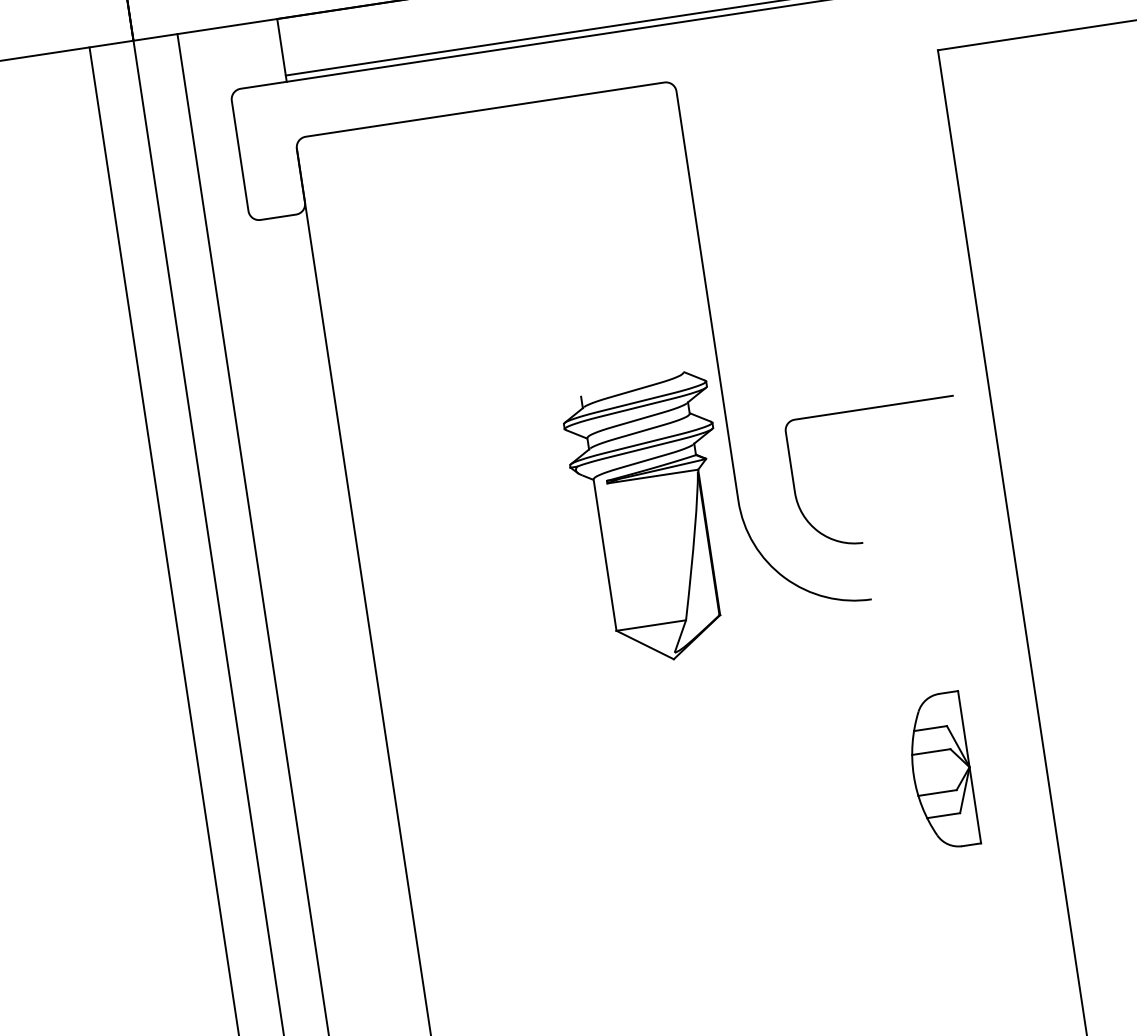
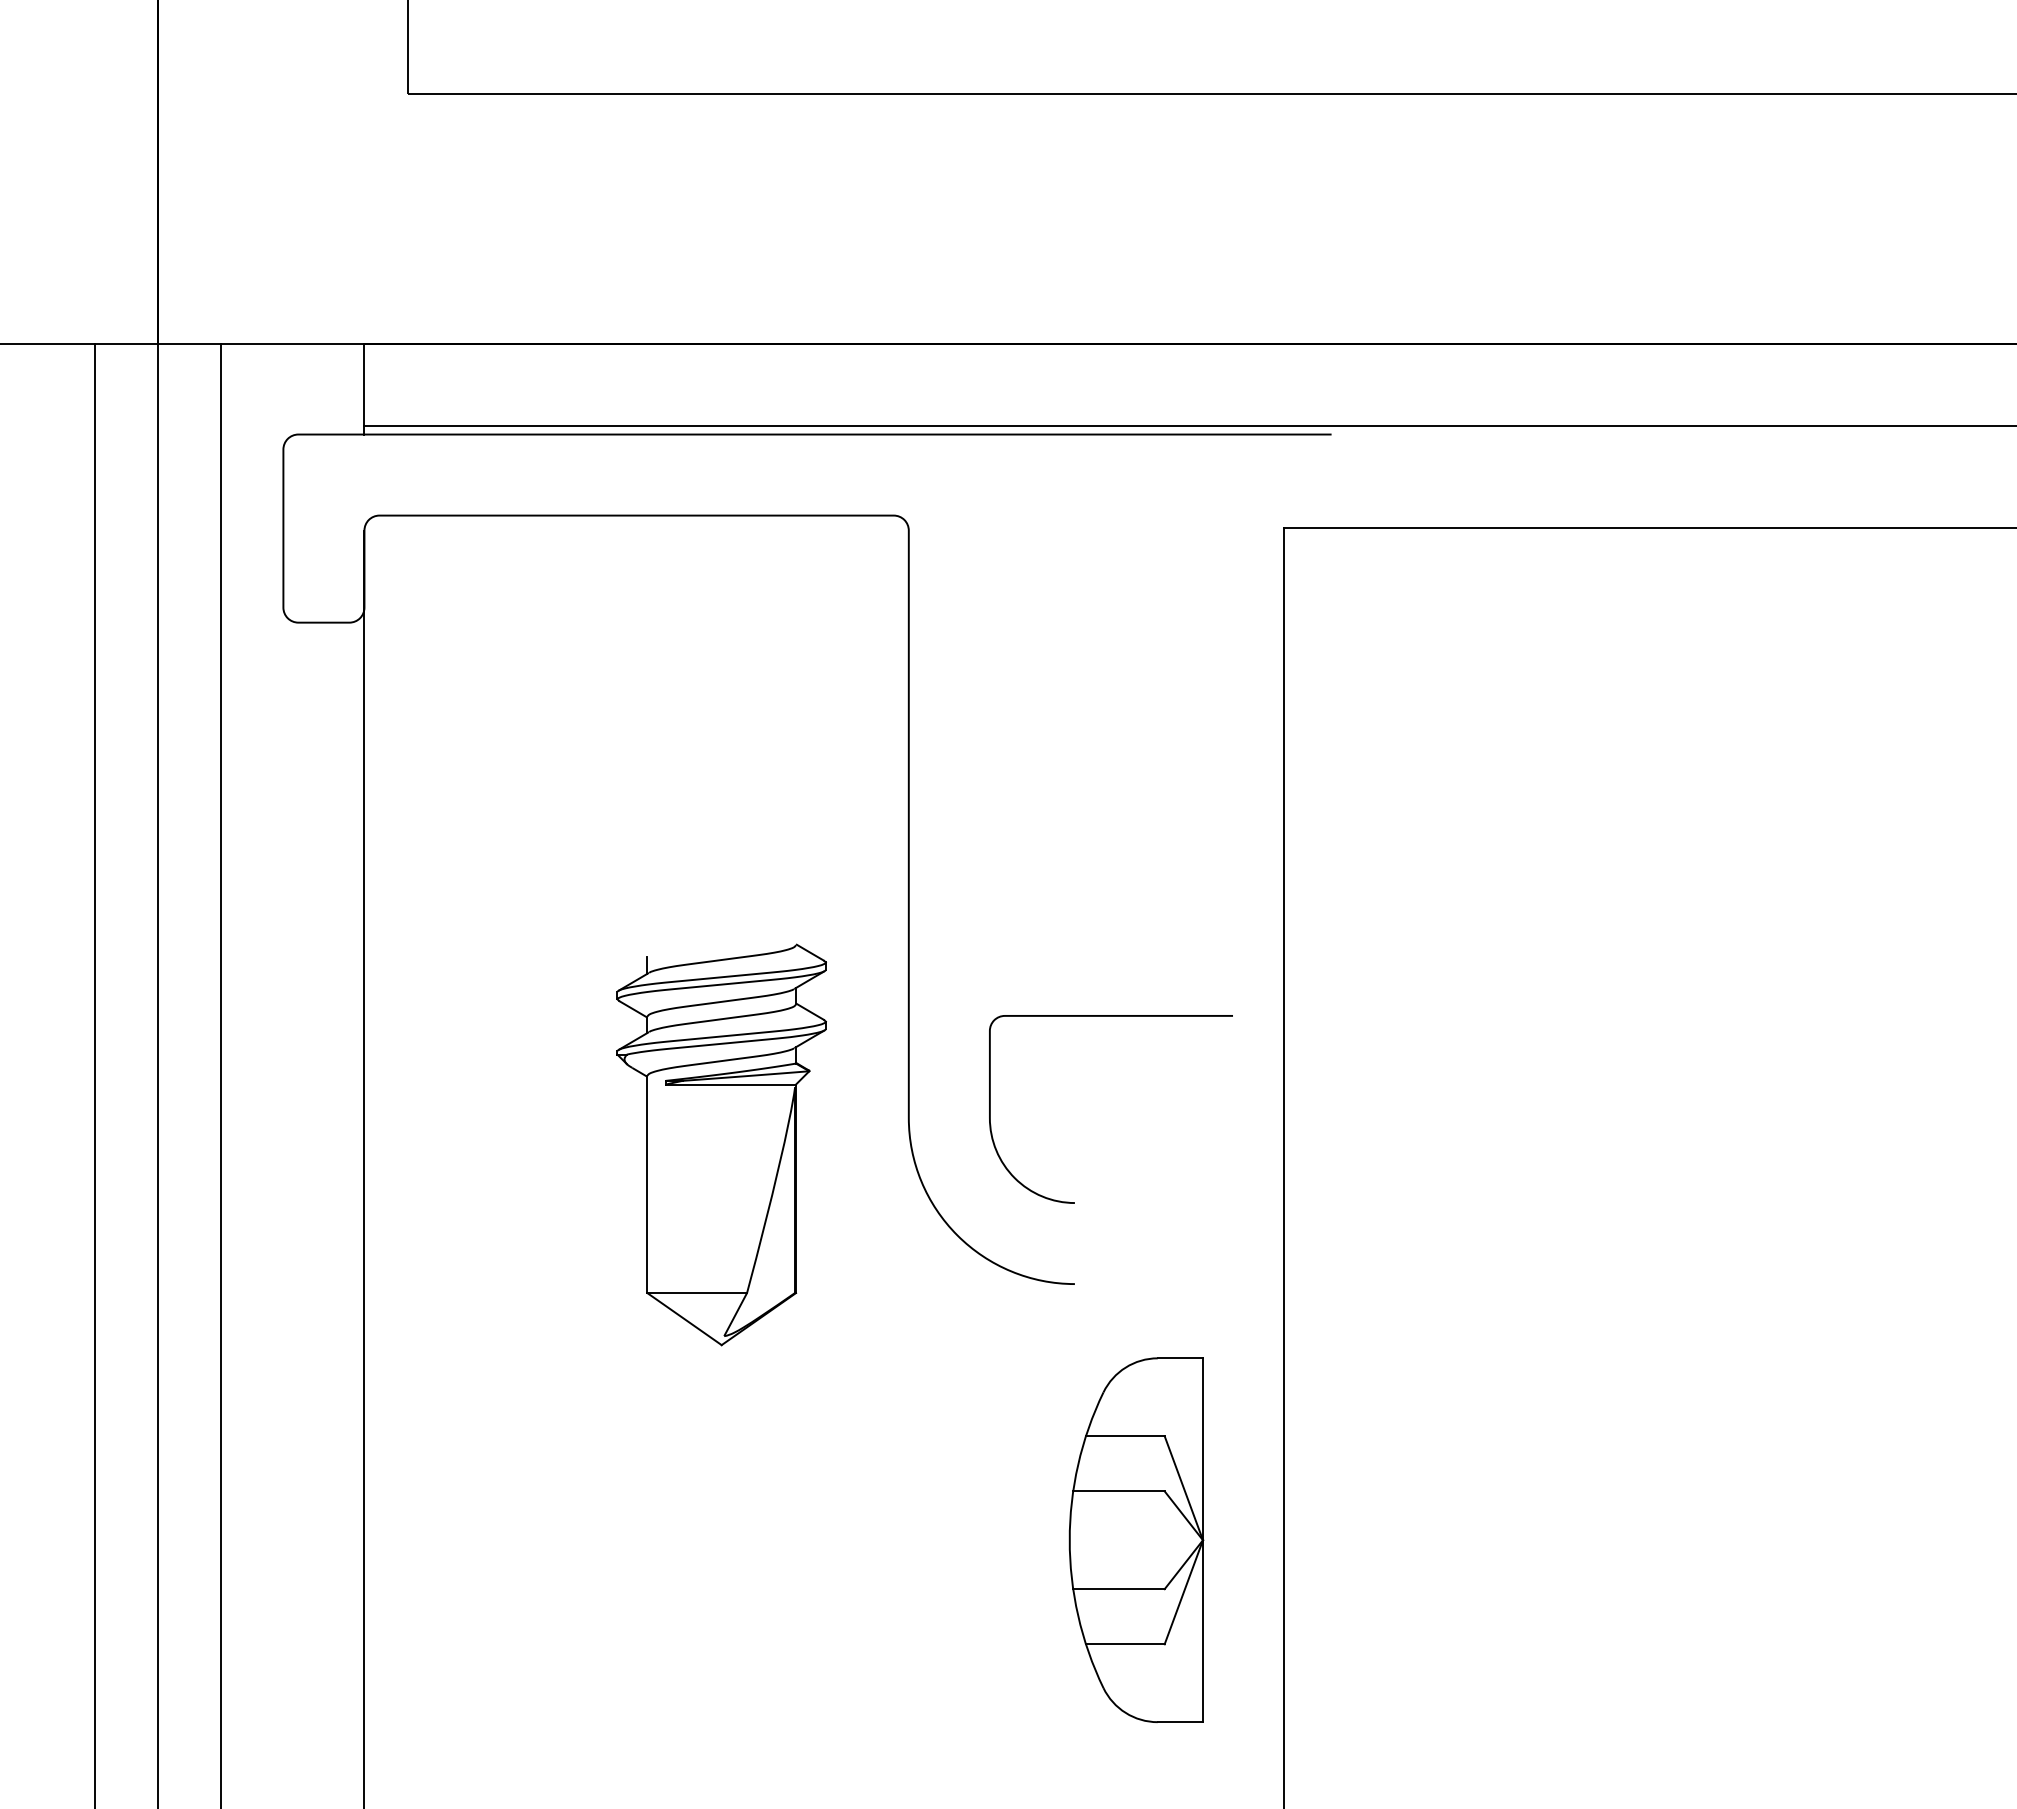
part: (652, 519) -> (721, 1144), moved
part: (941, 770) -> (1136, 1539), size x1.67

